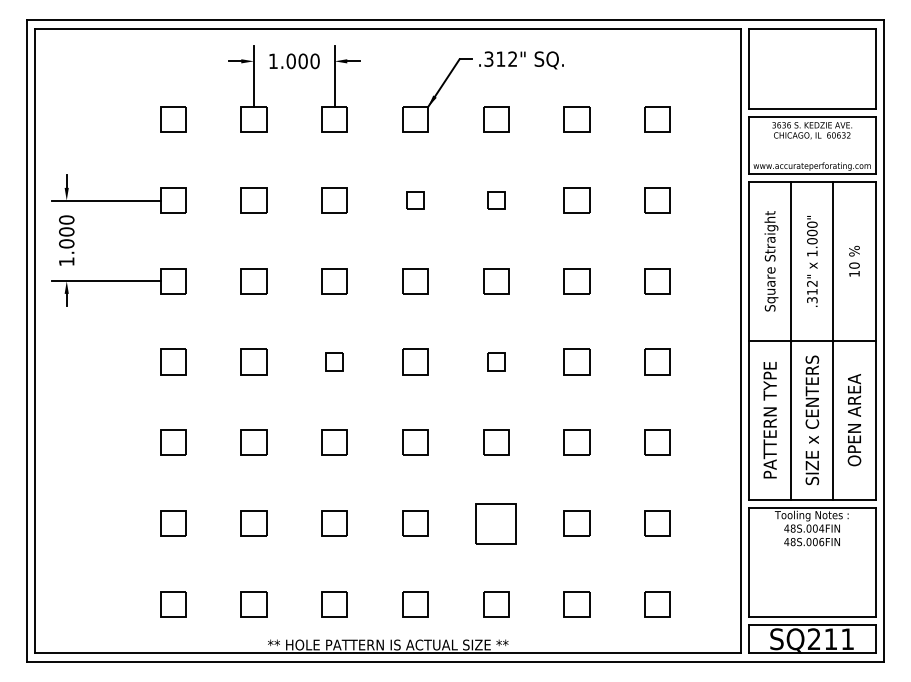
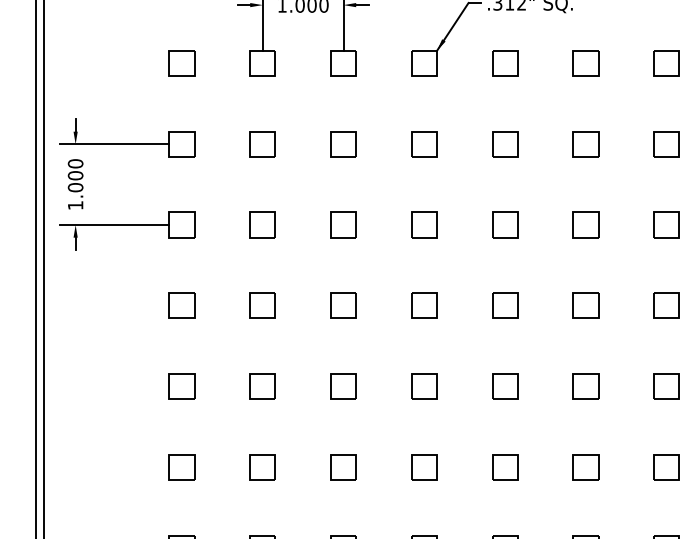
part: (415, 200) -> (424, 144), size x1.43
part: (496, 200) -> (505, 144), size x1.43
part: (334, 361) -> (343, 305), size x1.43
part: (496, 361) -> (505, 305), size x1.43
part: (496, 523) -> (505, 467), size x0.62

